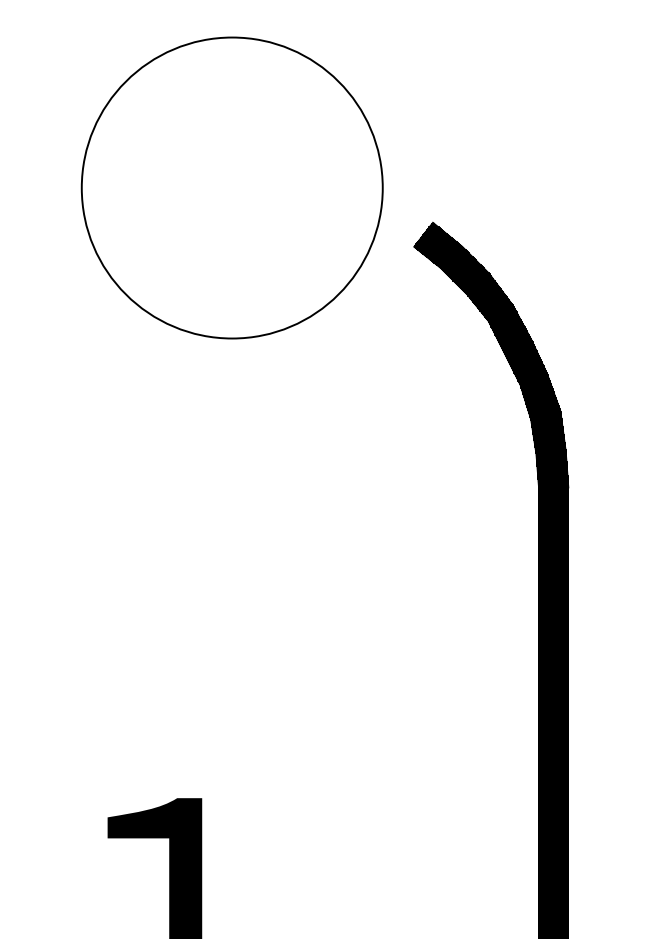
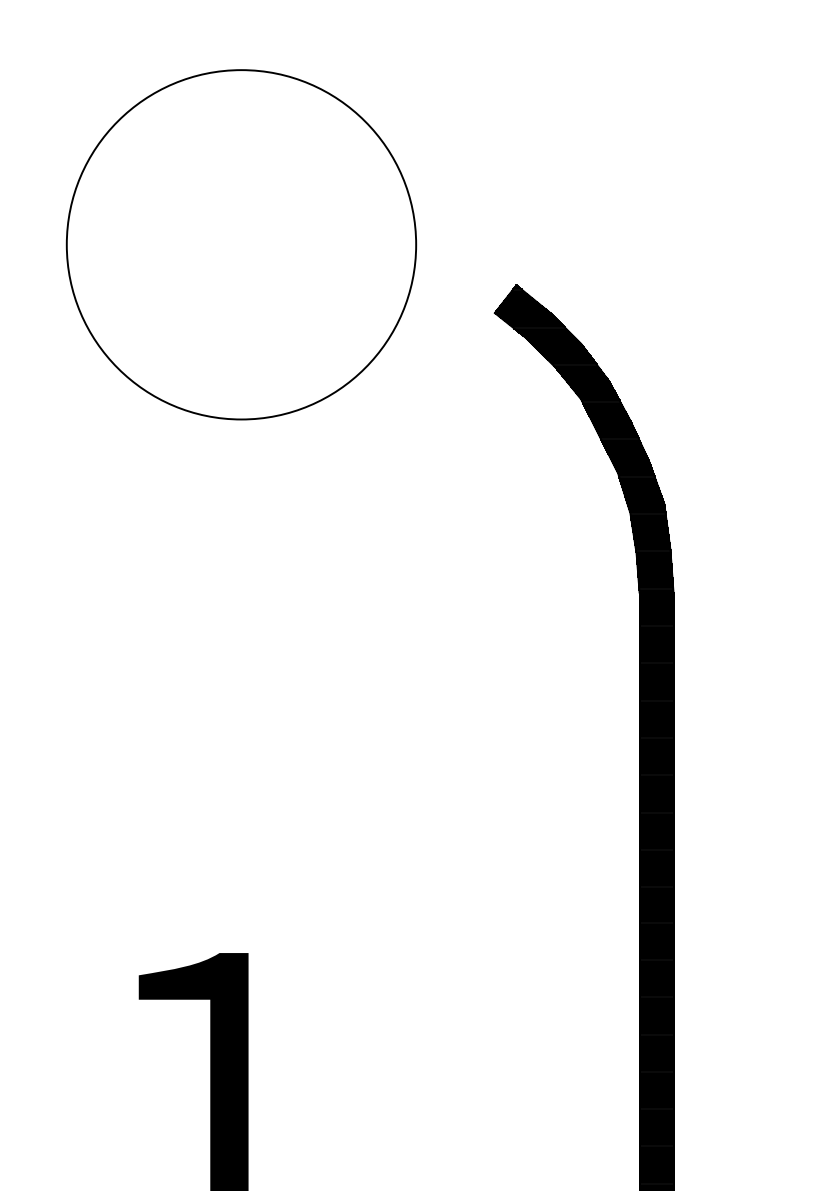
circle: (232, 187) -> (241, 244), moved

